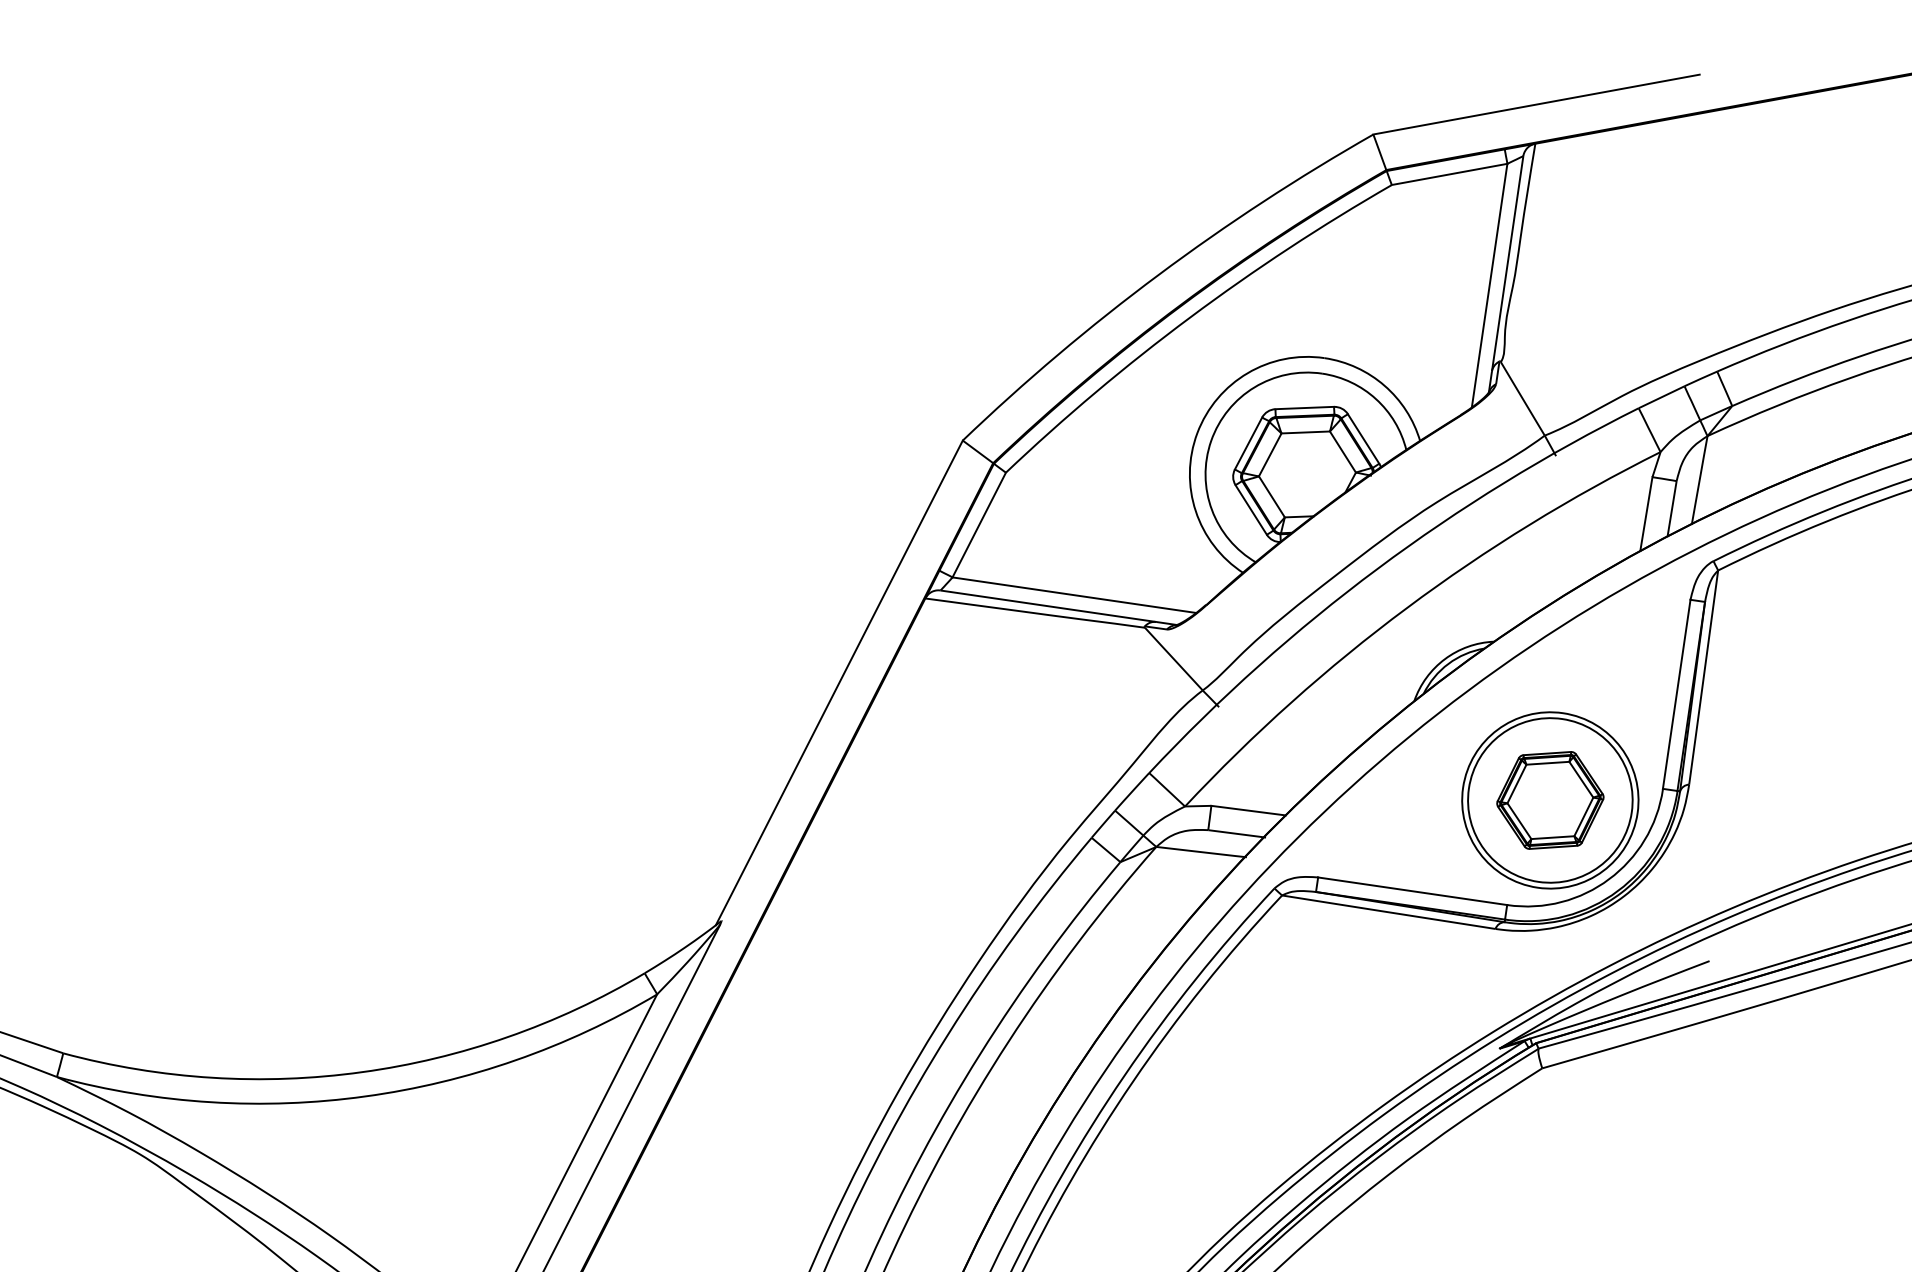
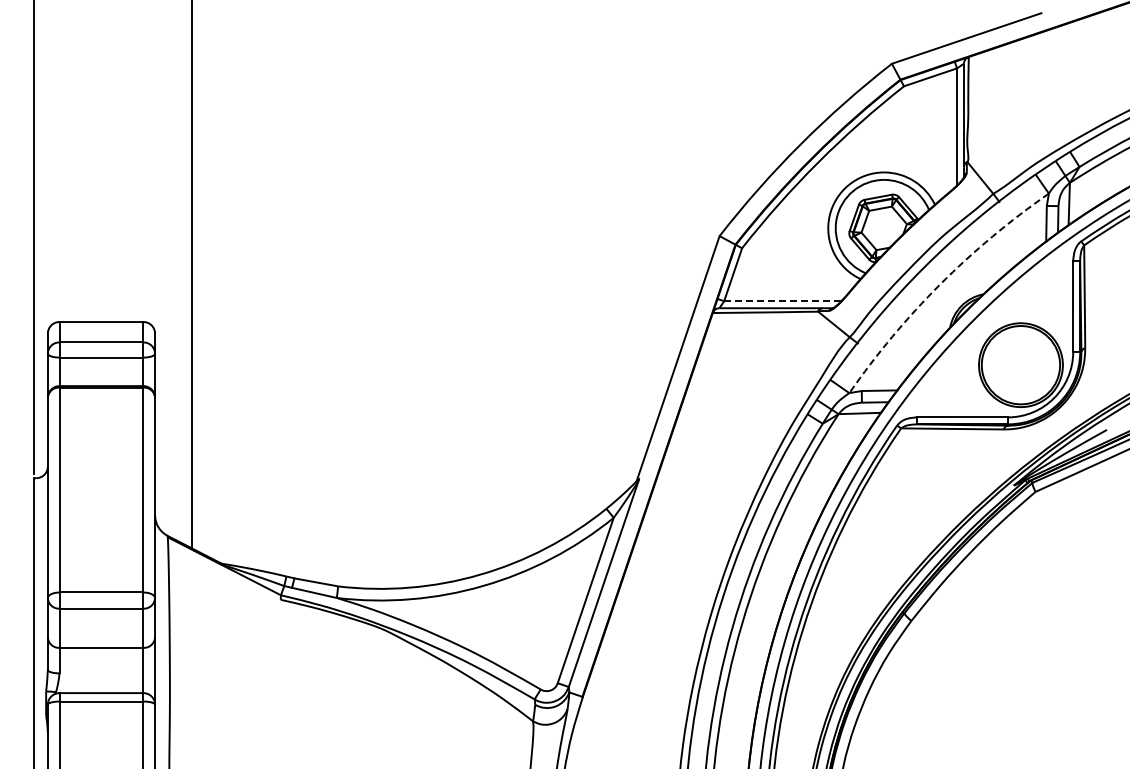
line: (1073, 595) -> (782, 301), solid -> dashed
arc: (1407, 608) -> (940, 284), solid -> dashed
part: (1549, 800) -> (1020, 365), removed

